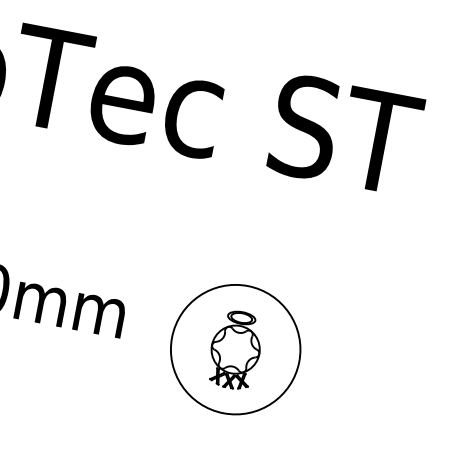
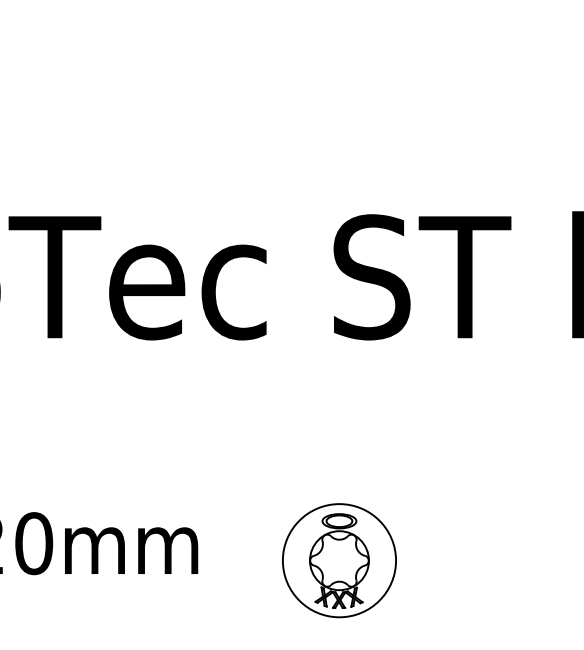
circle: (235, 349) -> (339, 560), size x0.71

